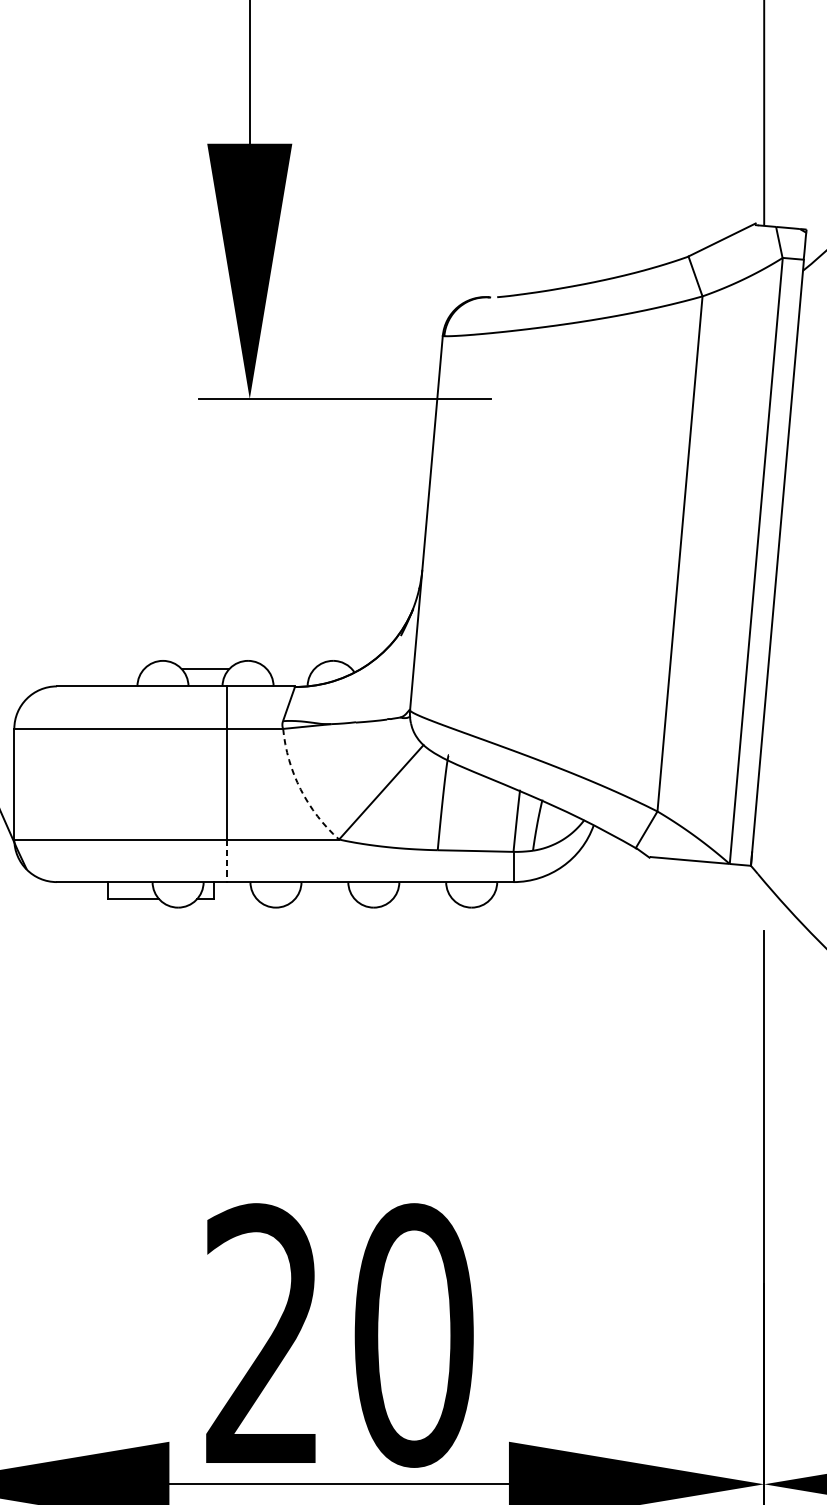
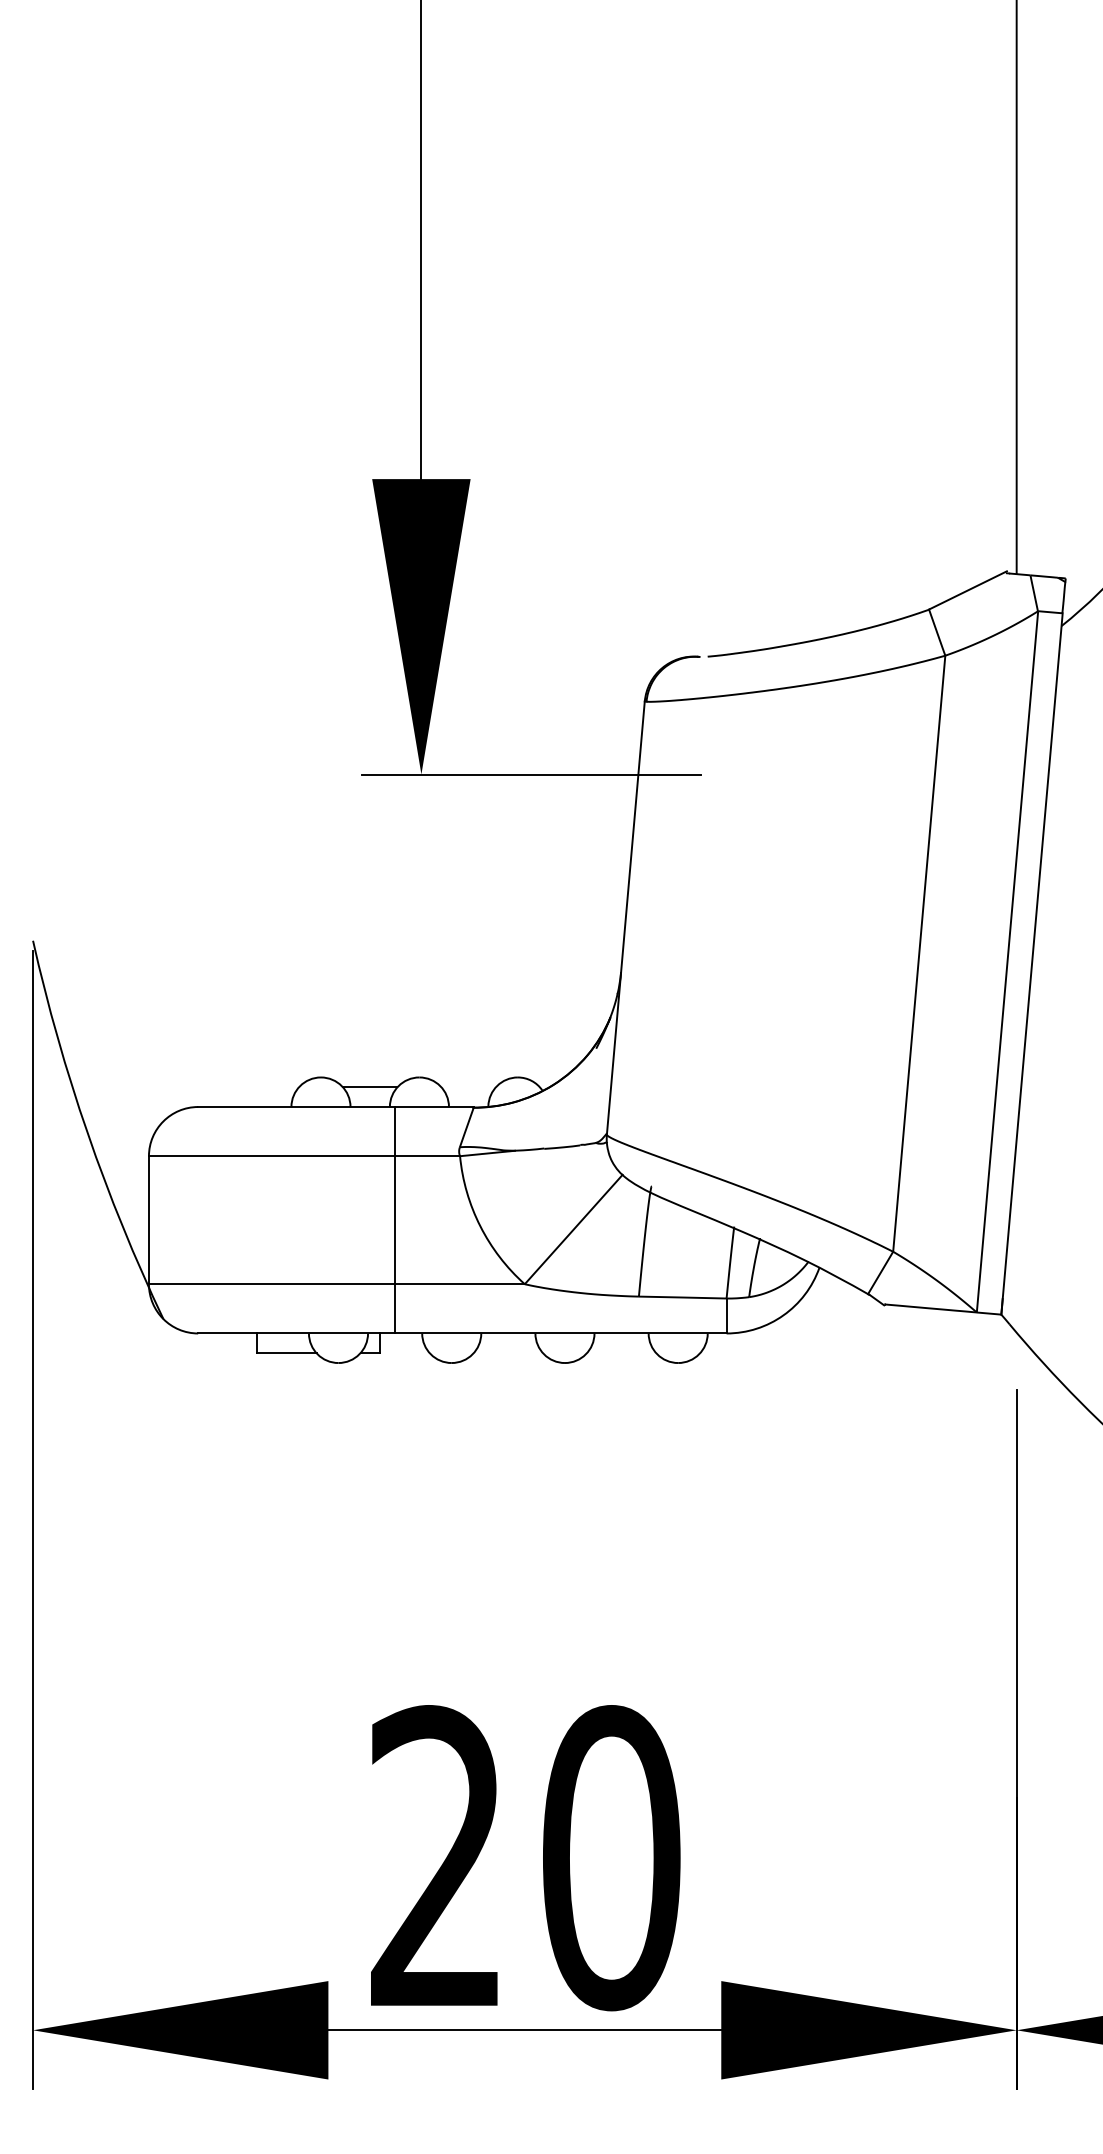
arc: (300, 789) -> (480, 1226), dashed -> solid
line: (227, 860) -> (395, 1308), dashed -> solid

